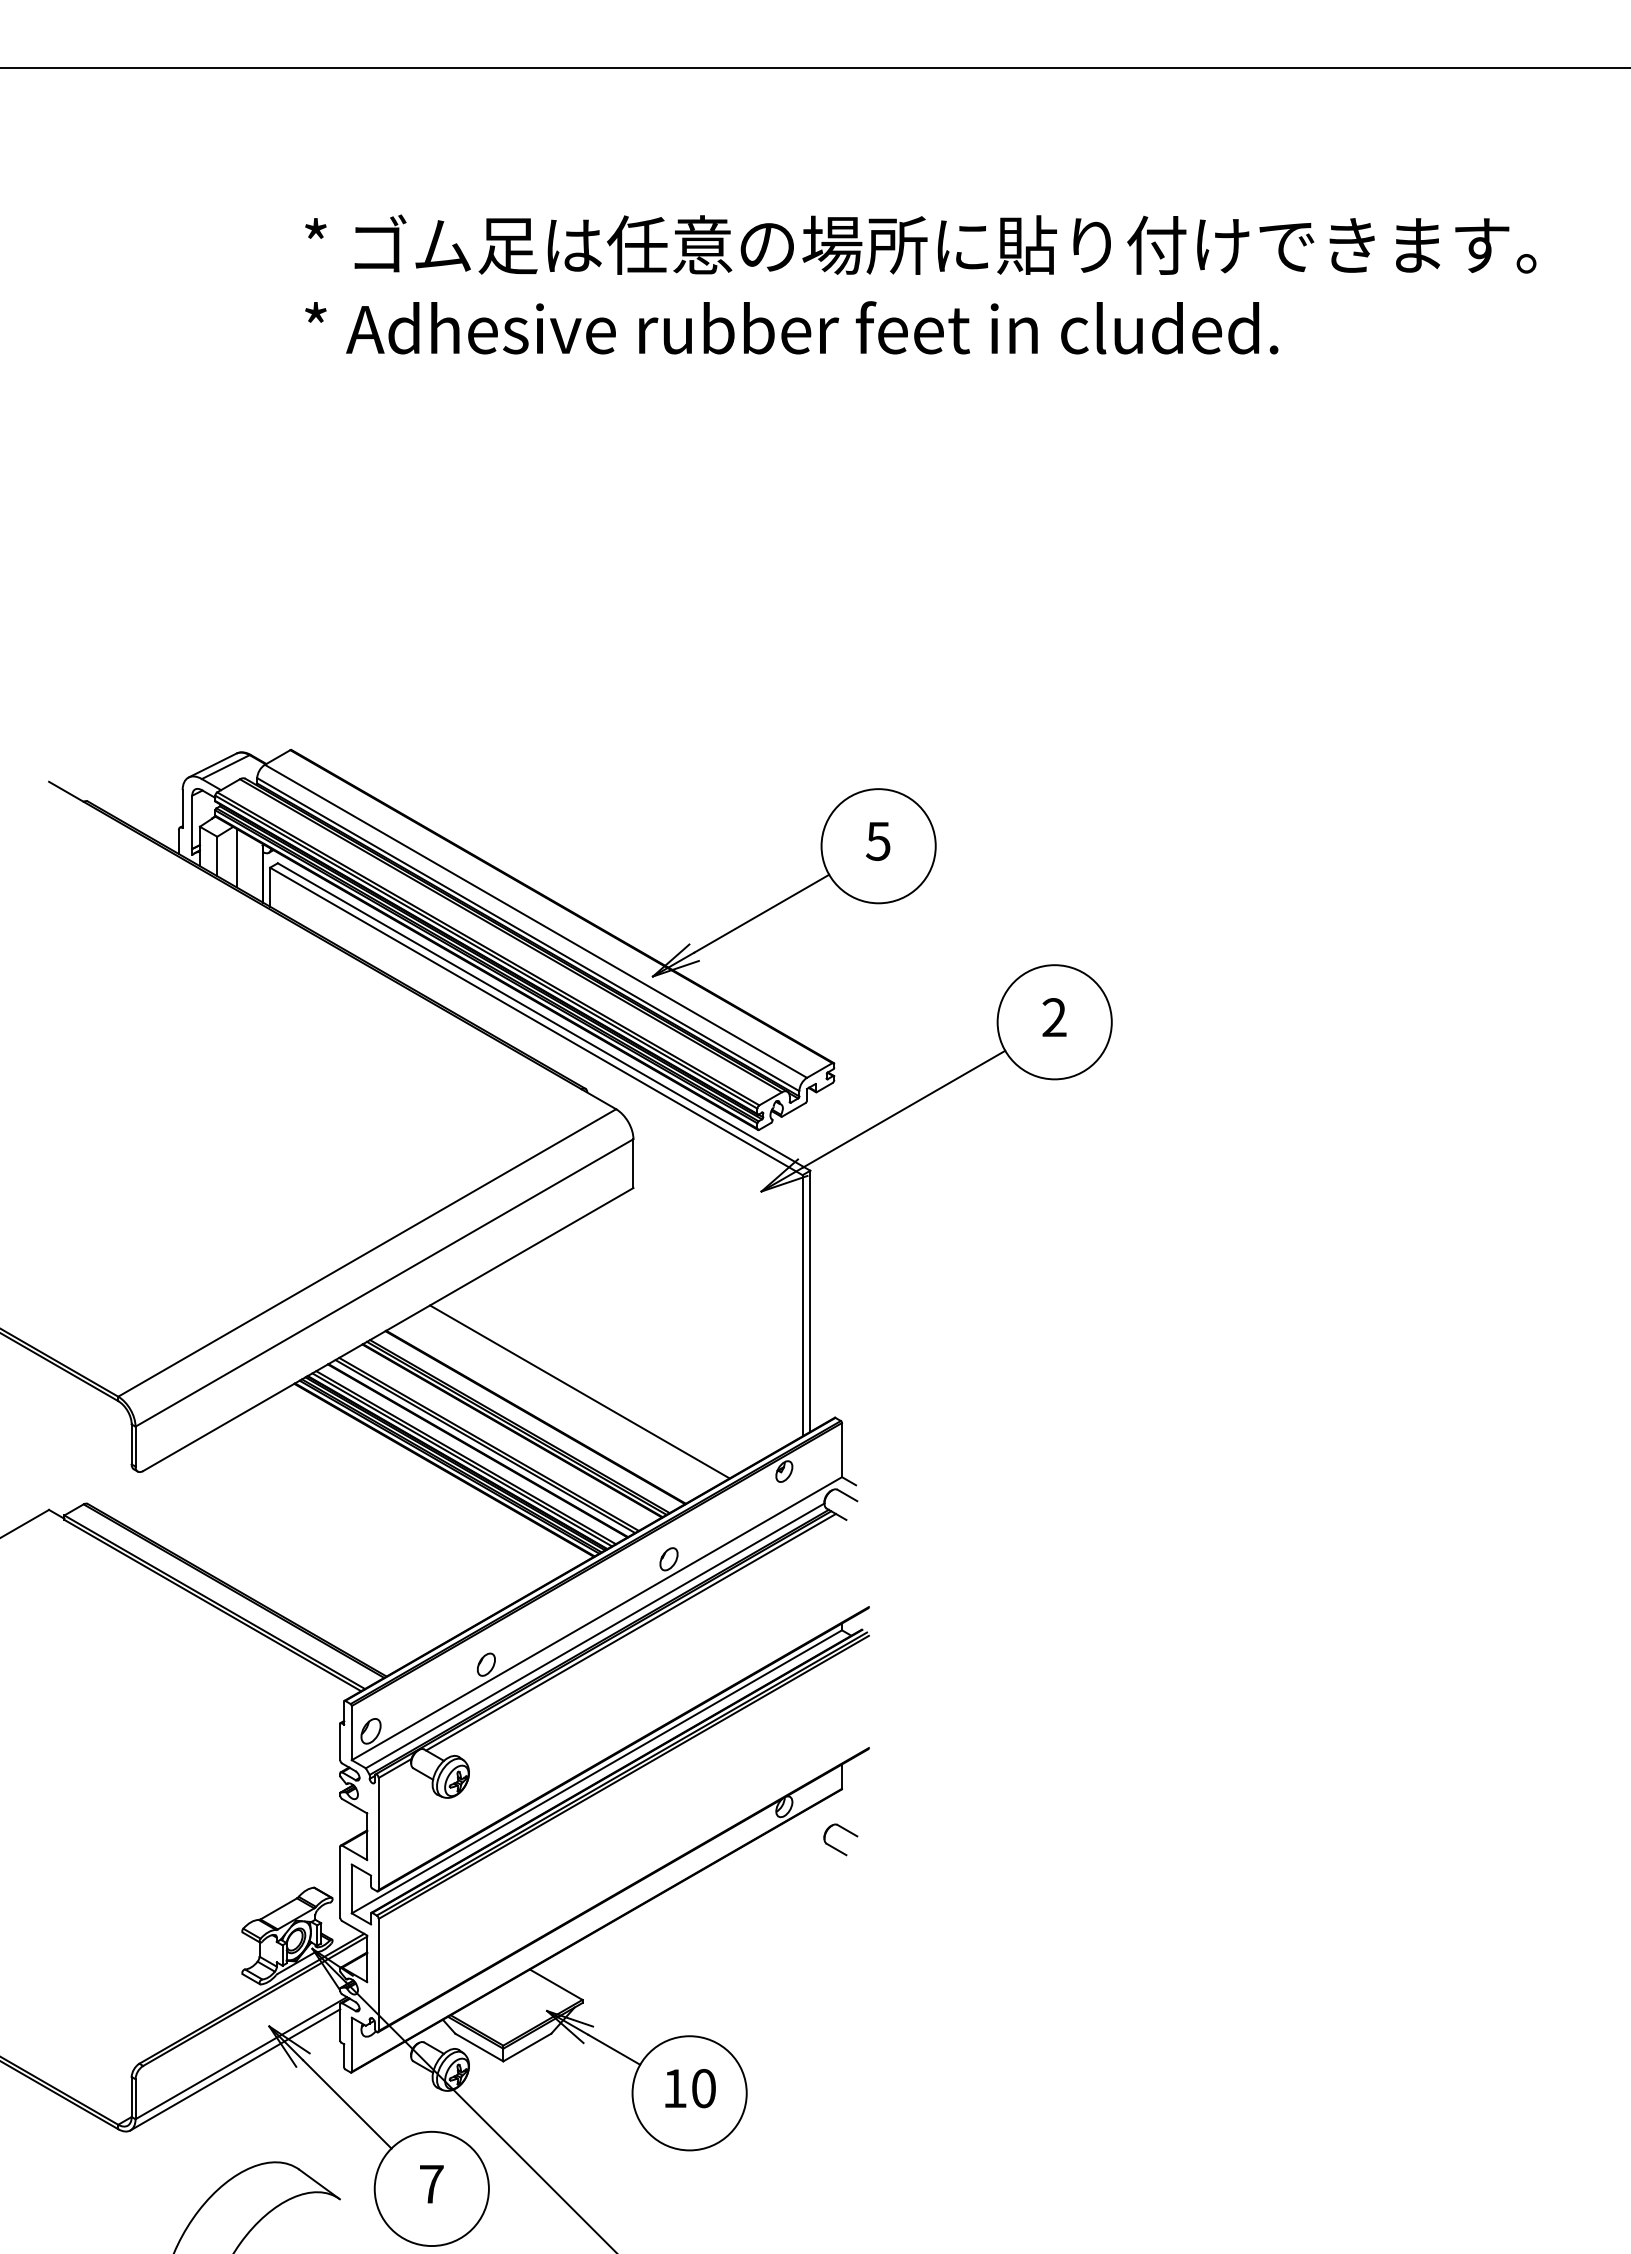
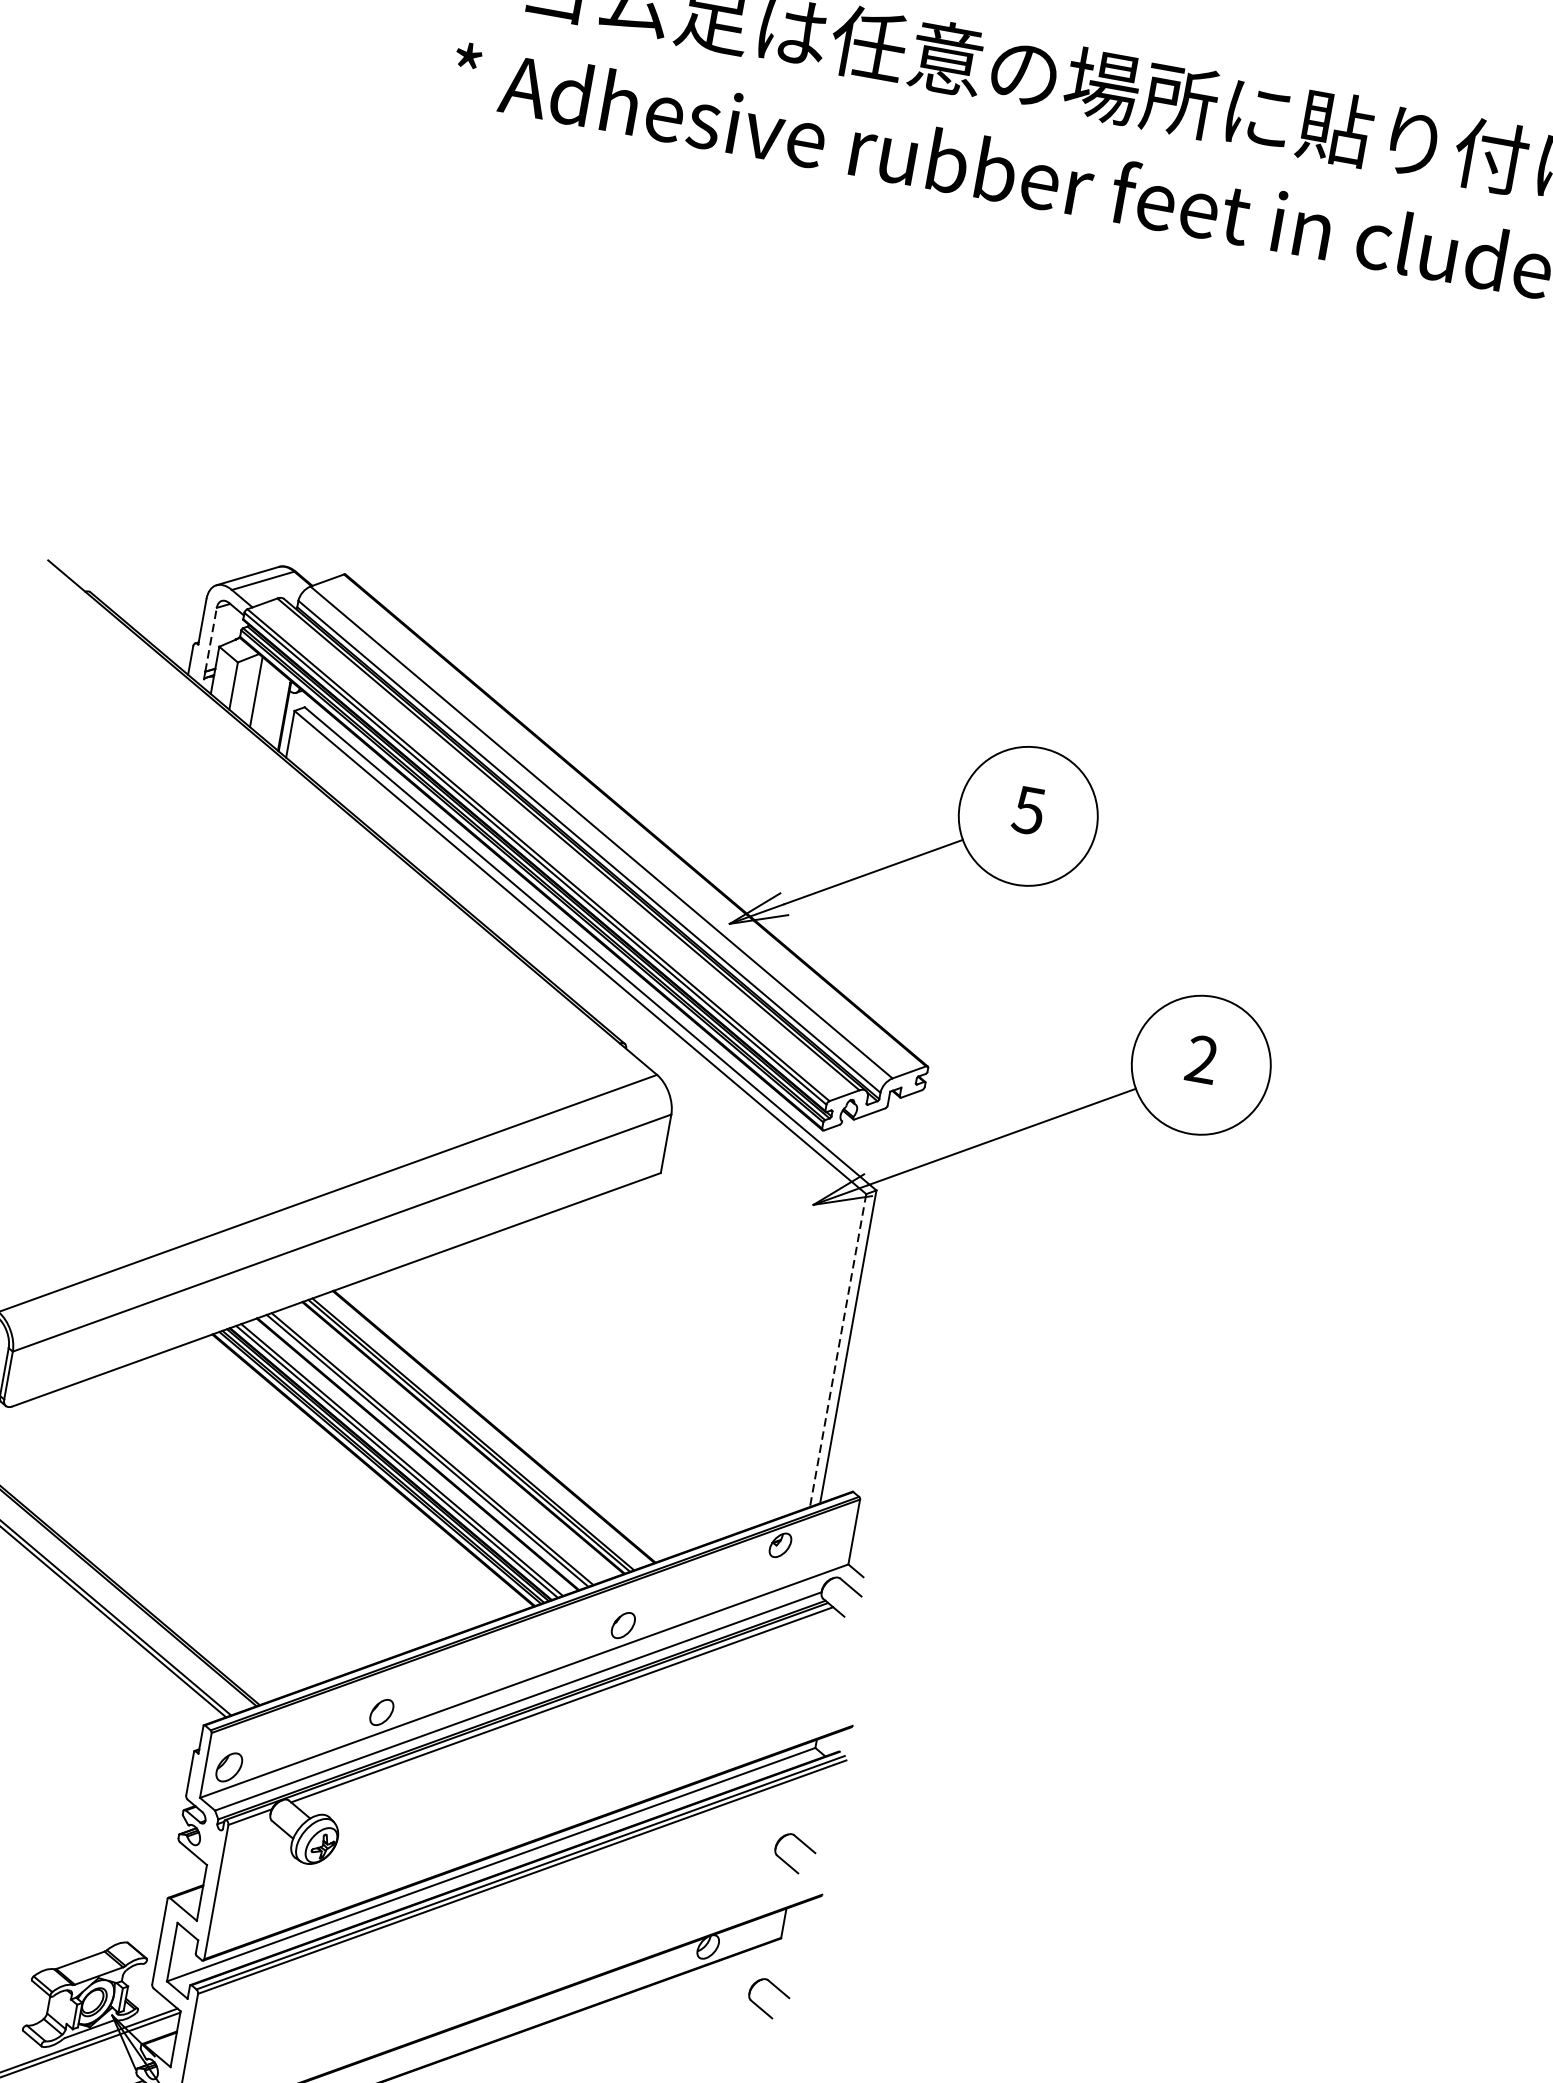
line: (192, 822) -> (211, 640), solid -> dashed
line: (802, 1305) -> (838, 1350), solid -> dashed
line: (579, 1391) -> (552, 1405), removed
part: (835, 1726) -> (786, 1861), added

